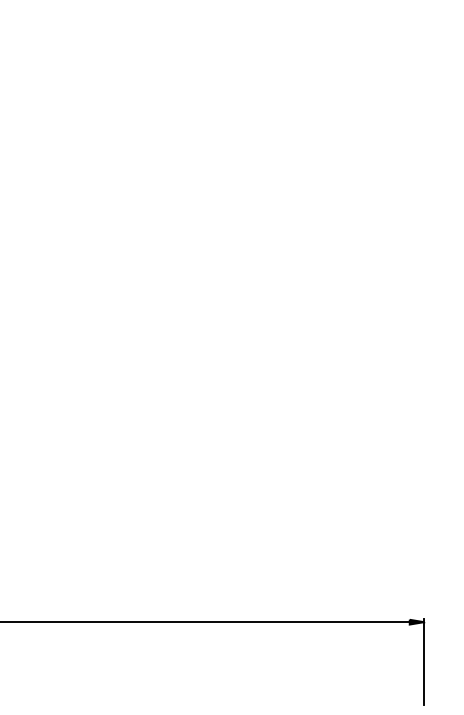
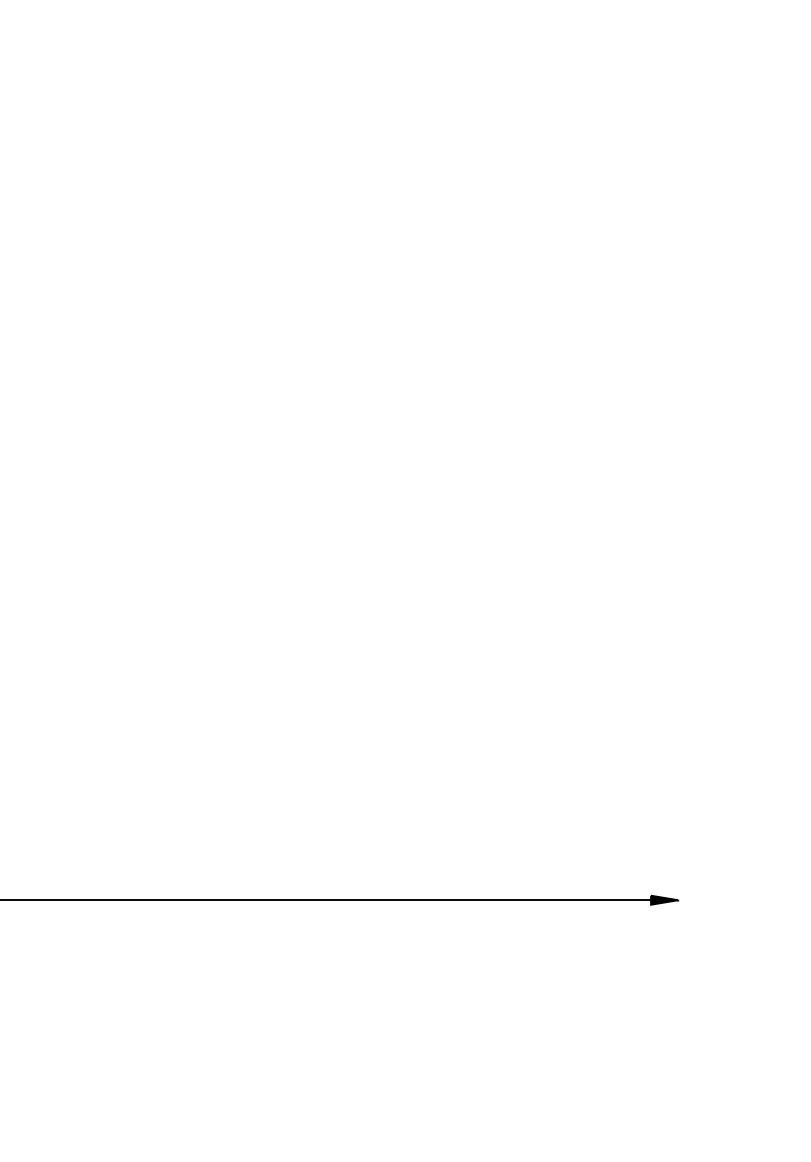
line: (424, 661) -> (678, 973), removed

